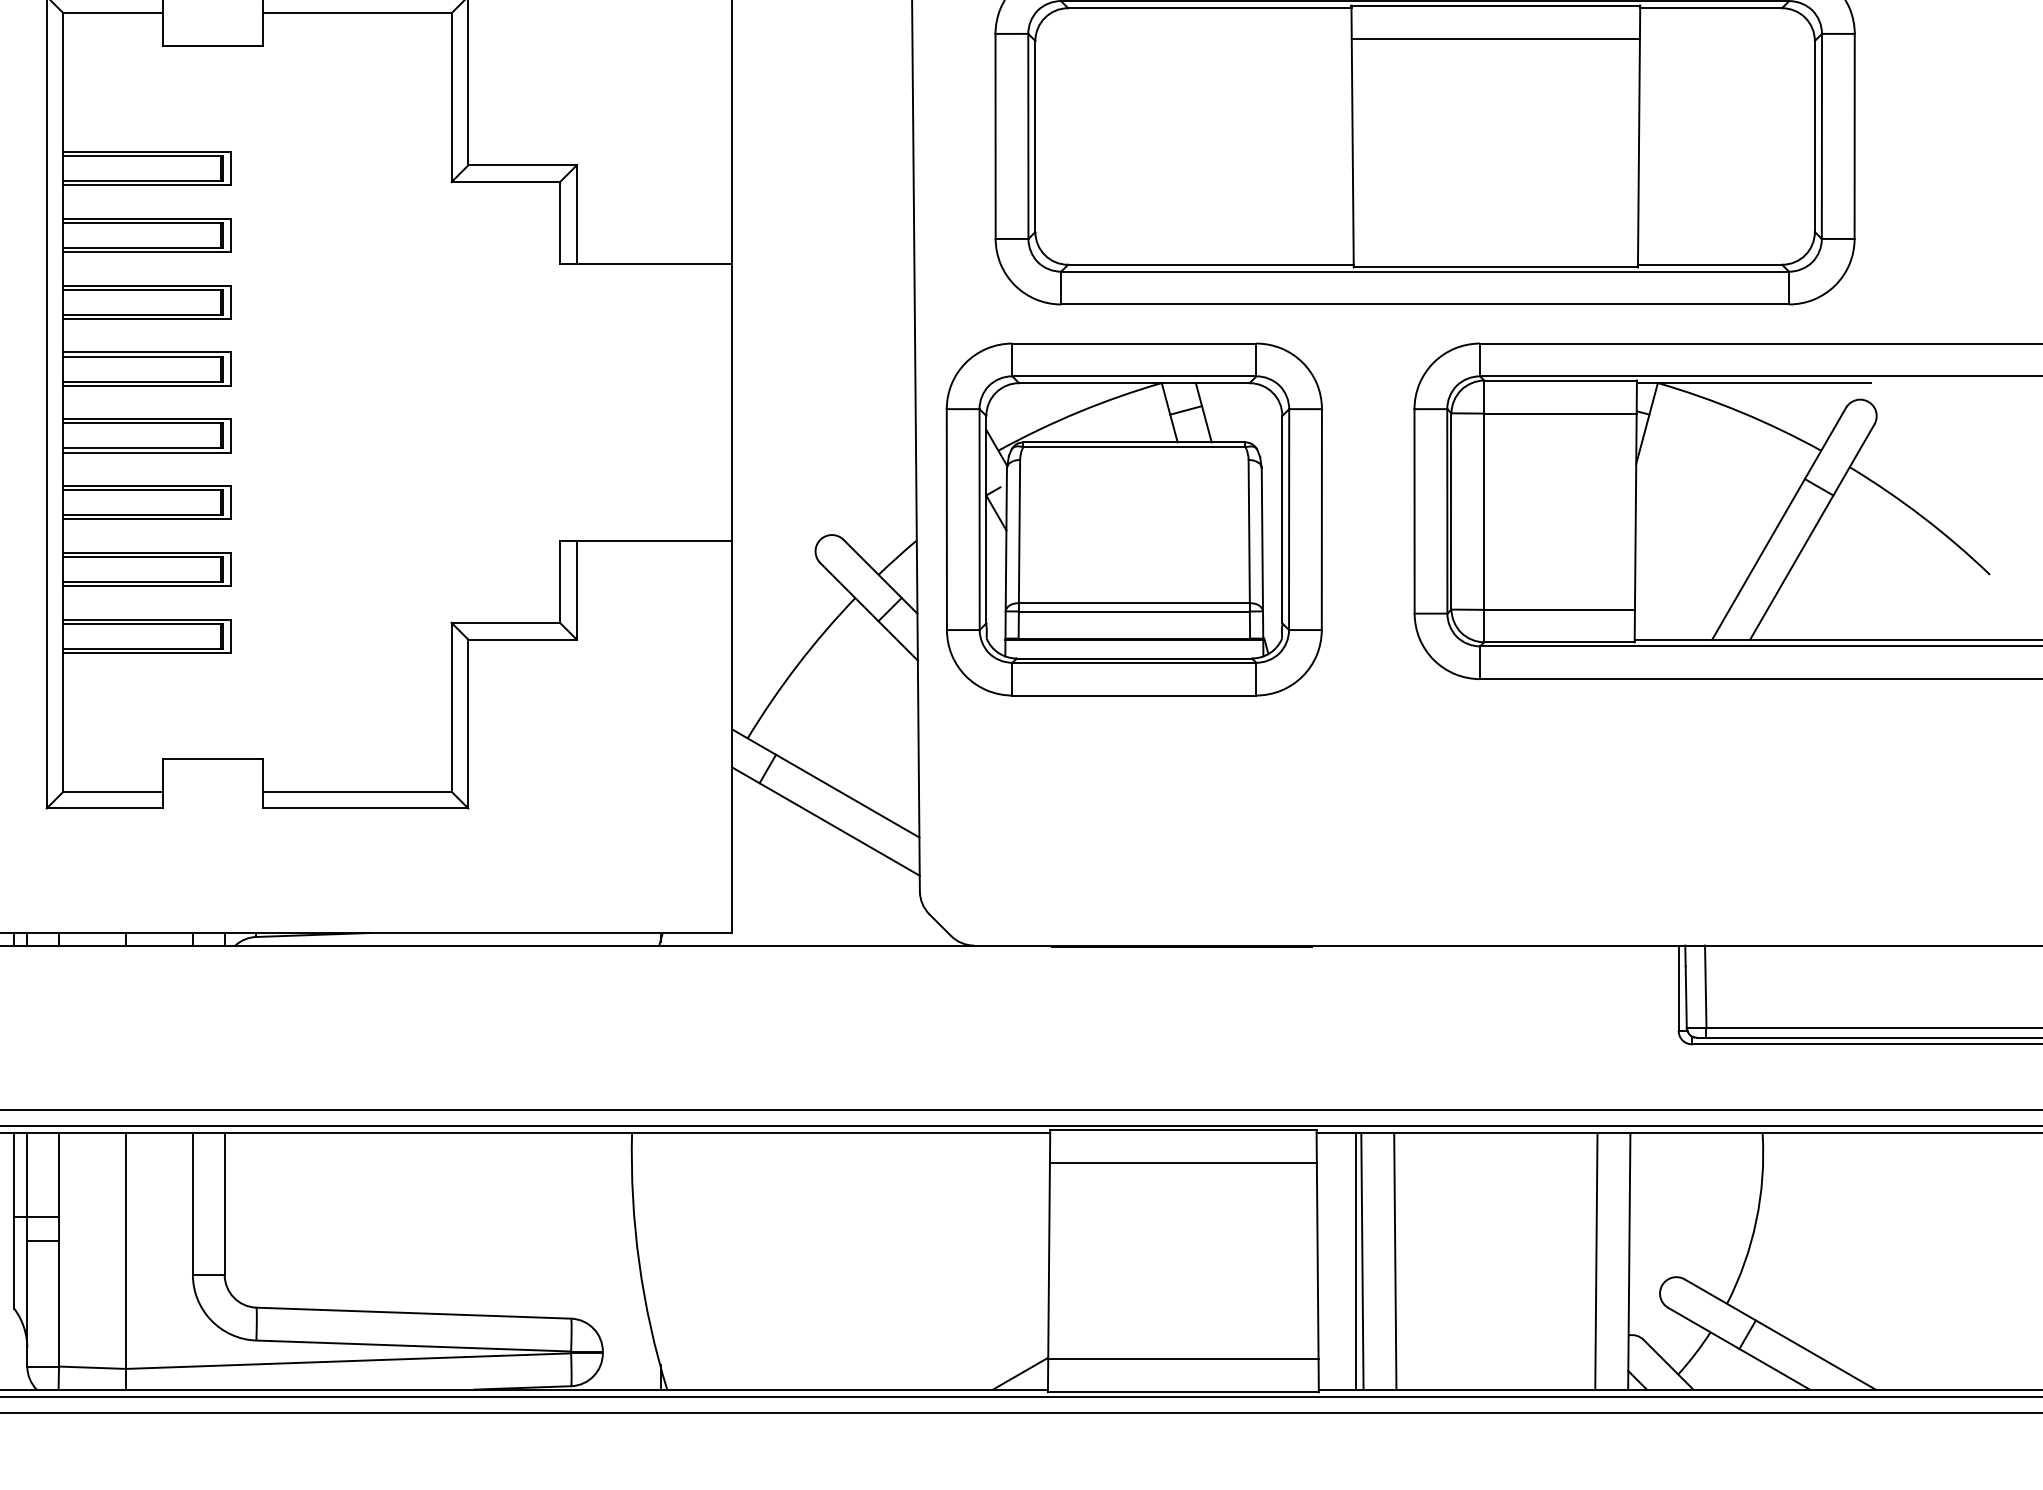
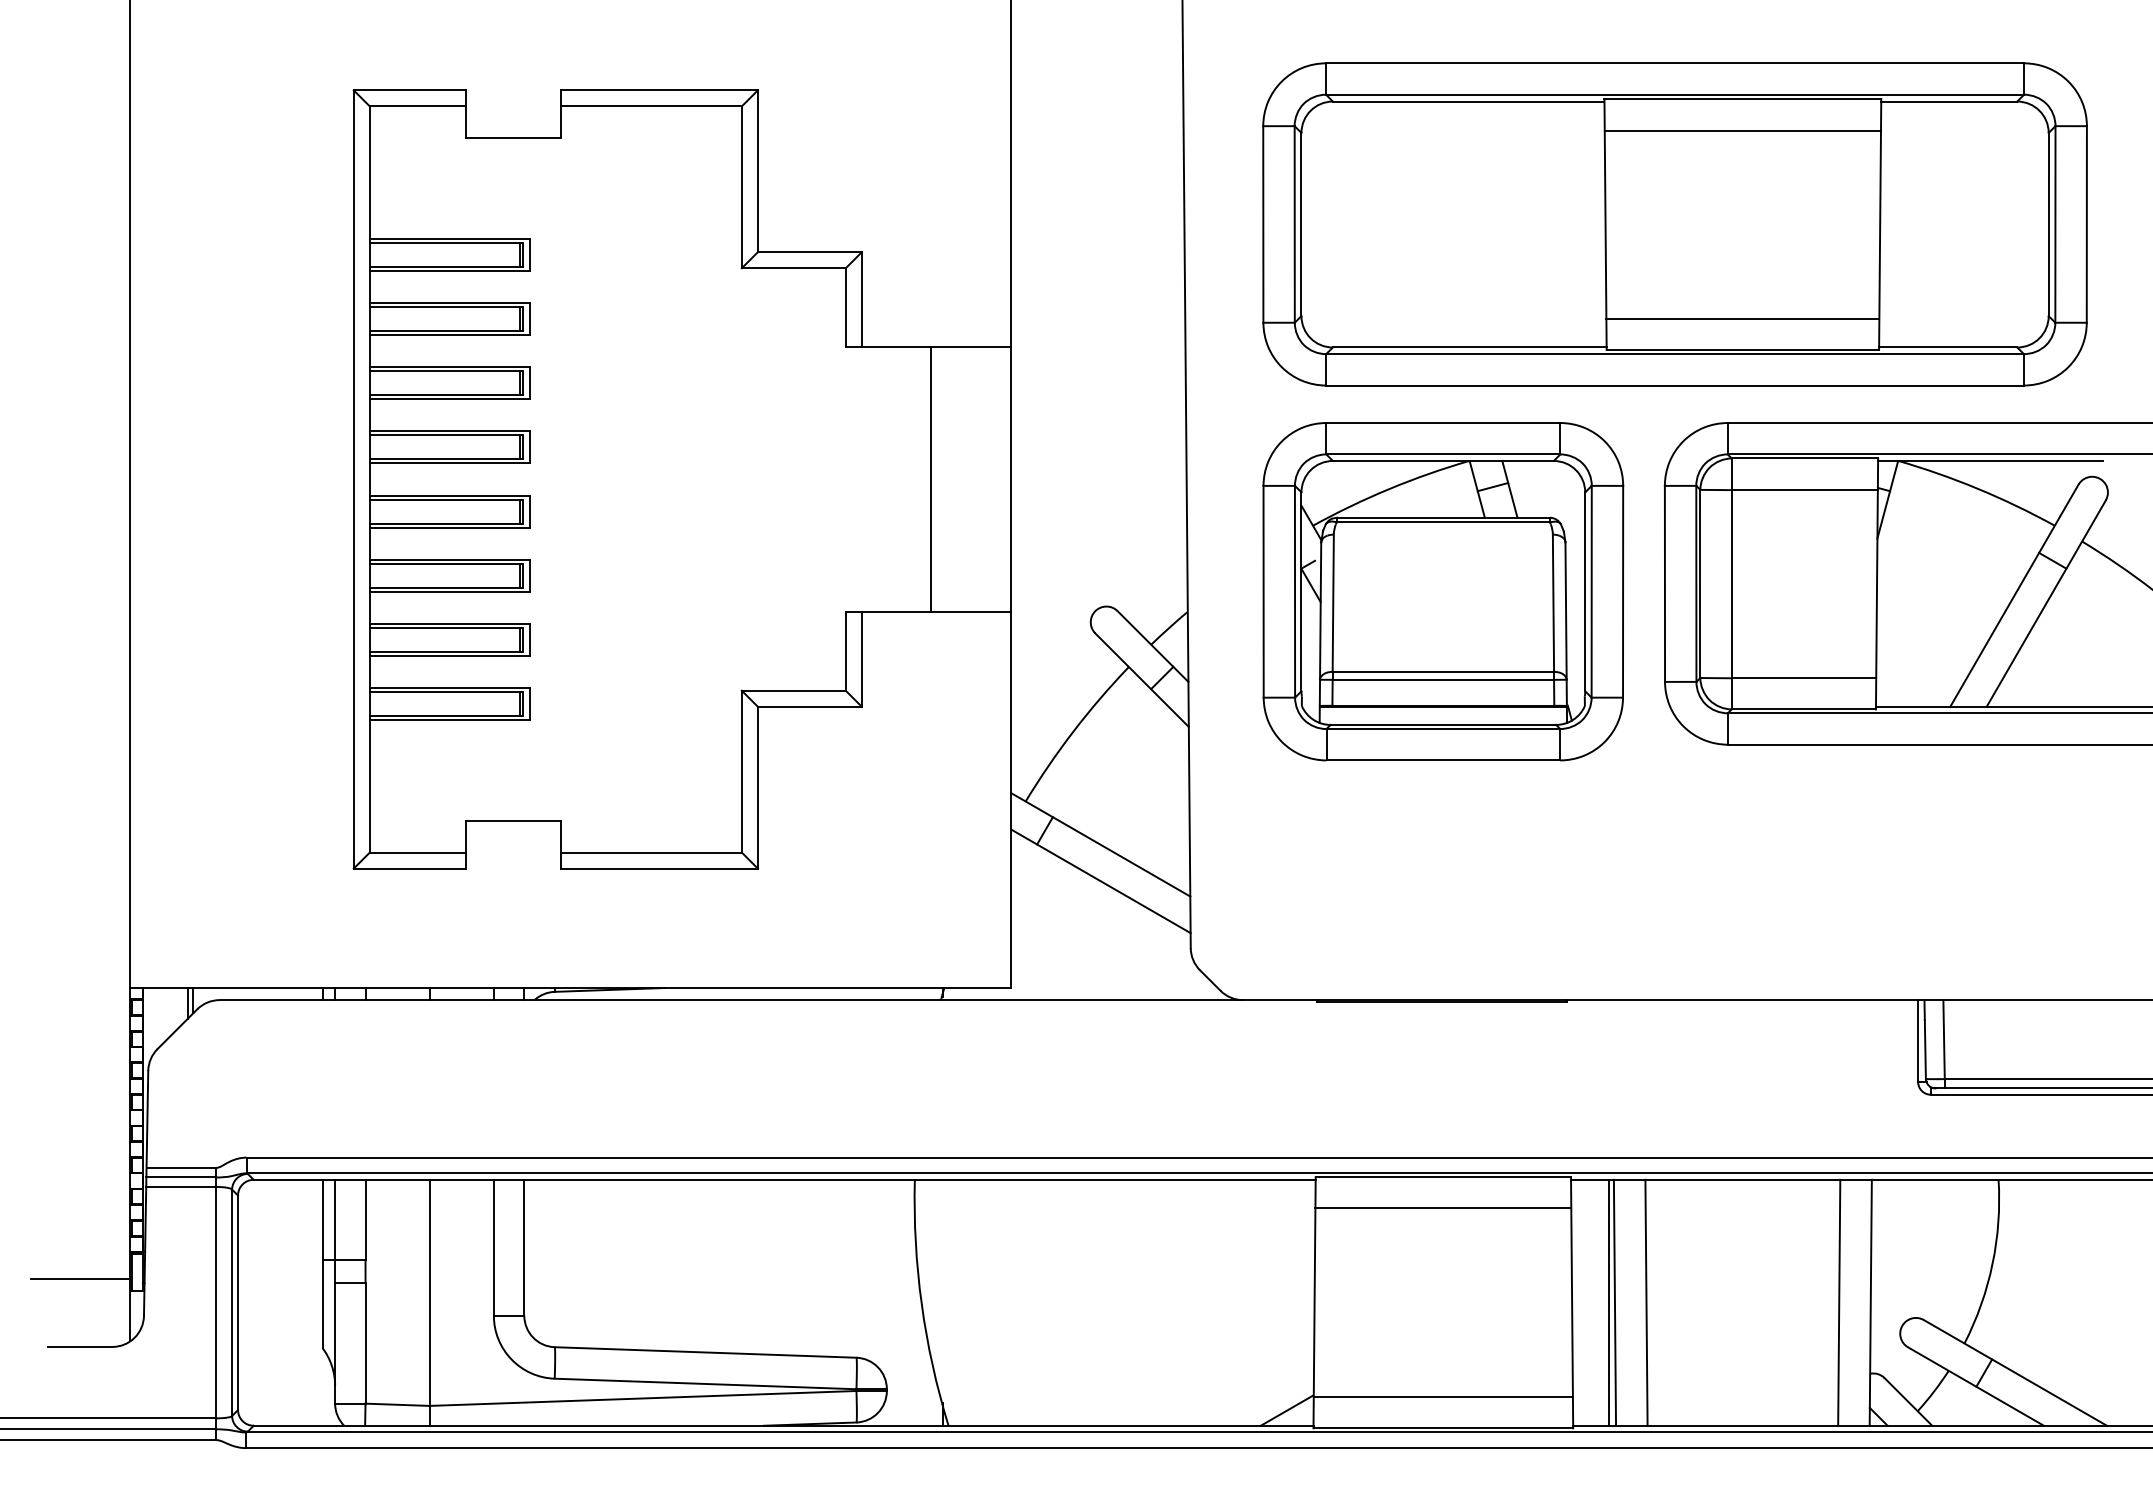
line: (1495, 234) -> (1742, 318), added
line: (649, 402) -> (931, 479), added
part: (1134, 519) -> (1443, 591), moved

